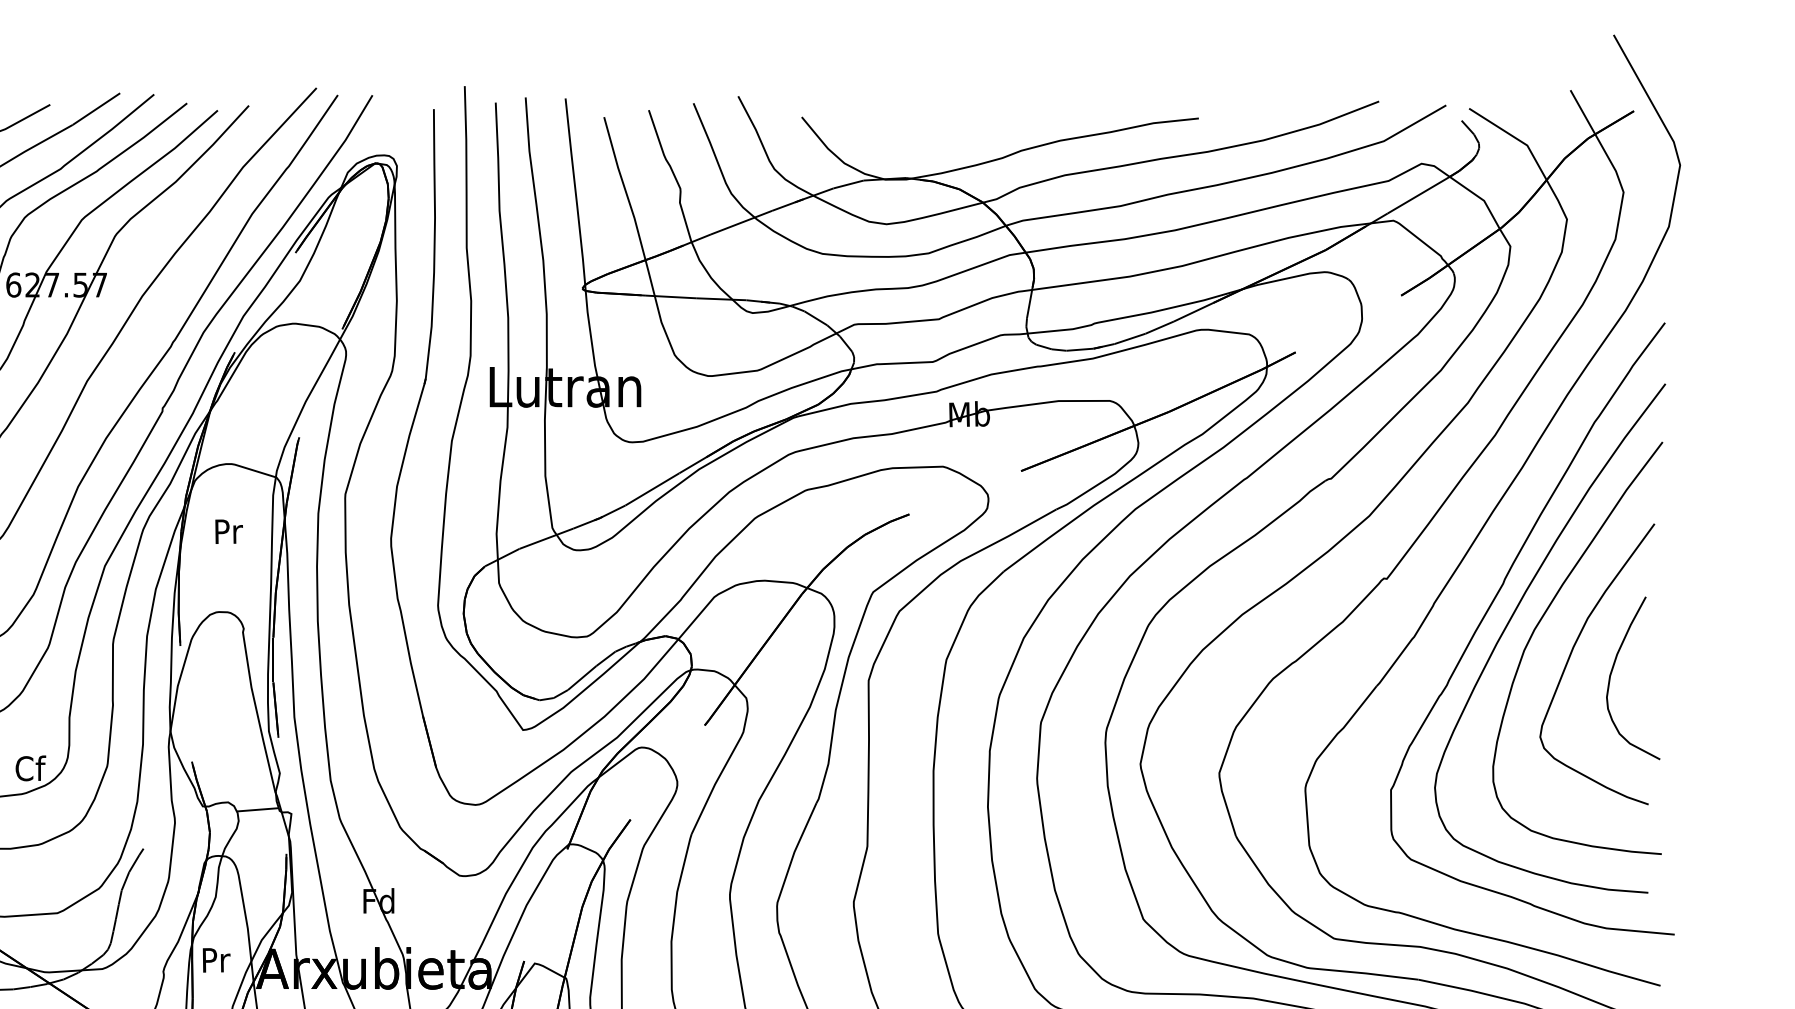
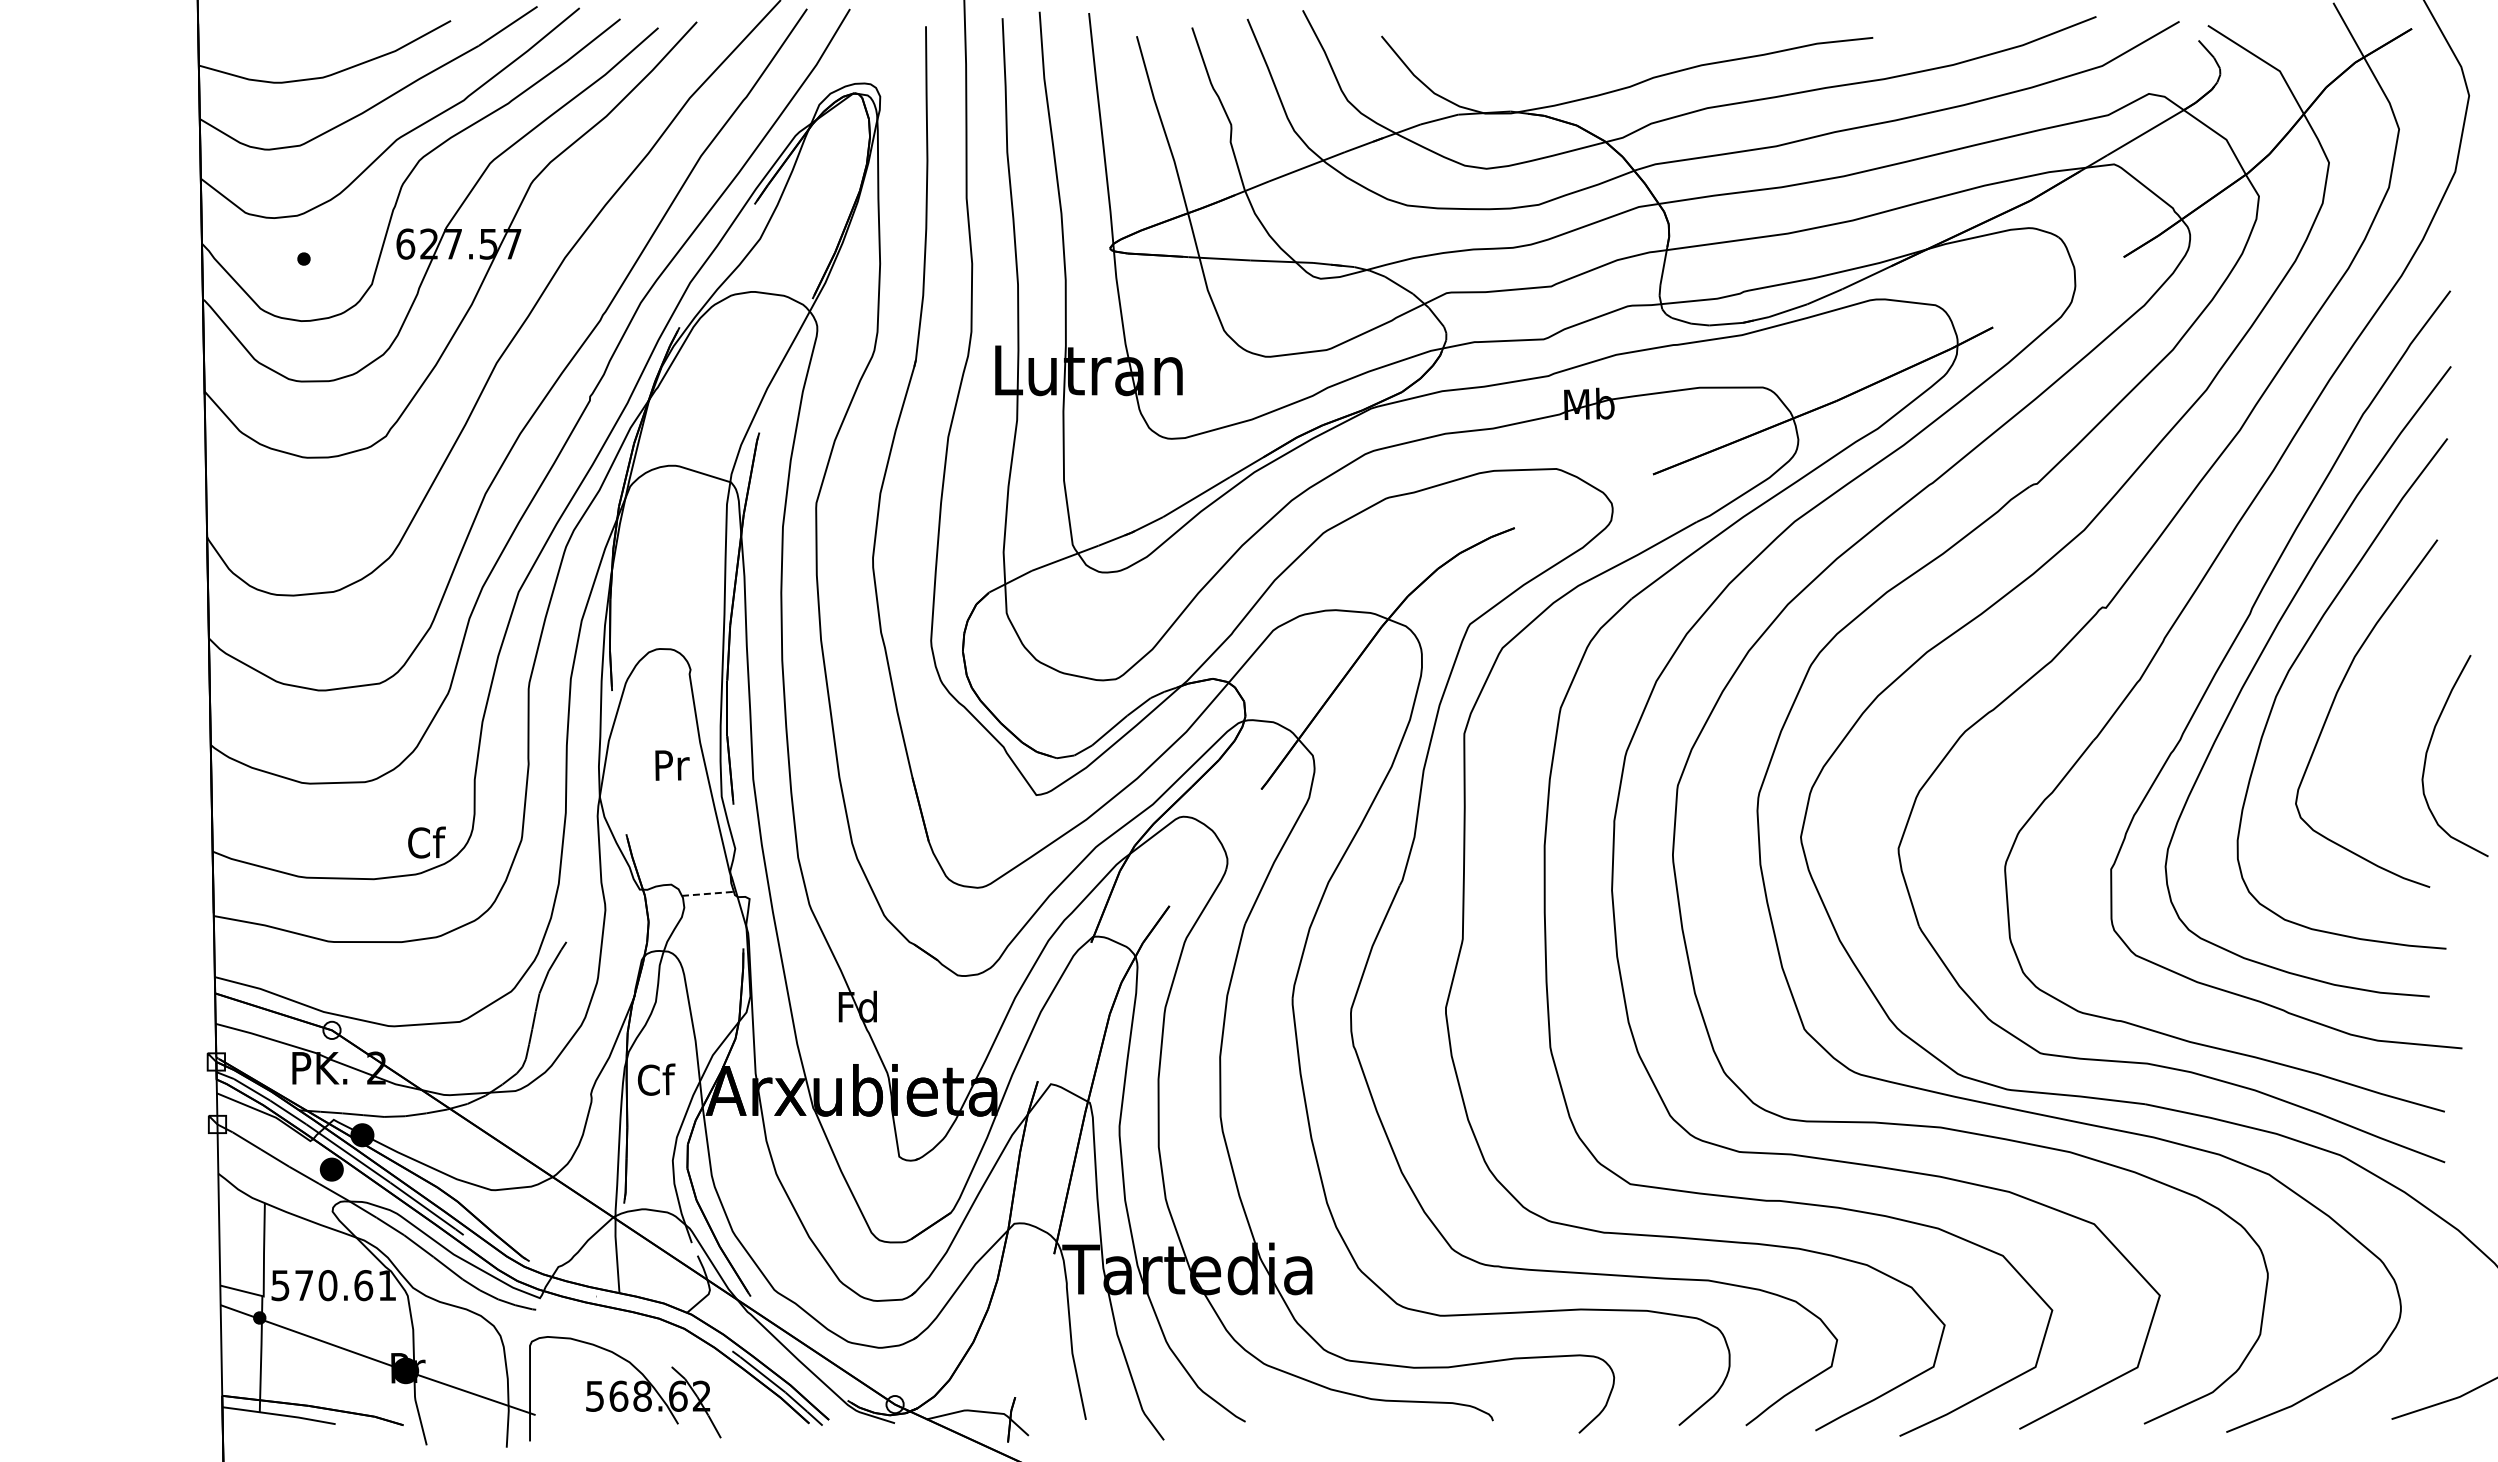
text: (229, 531) -> (672, 765), moved
curve: (1612, 671) -> (2429, 747), moved
line: (258, 809) -> (708, 893), solid -> dashed
text: (216, 959) -> (656, 1079), Pr -> Cf

